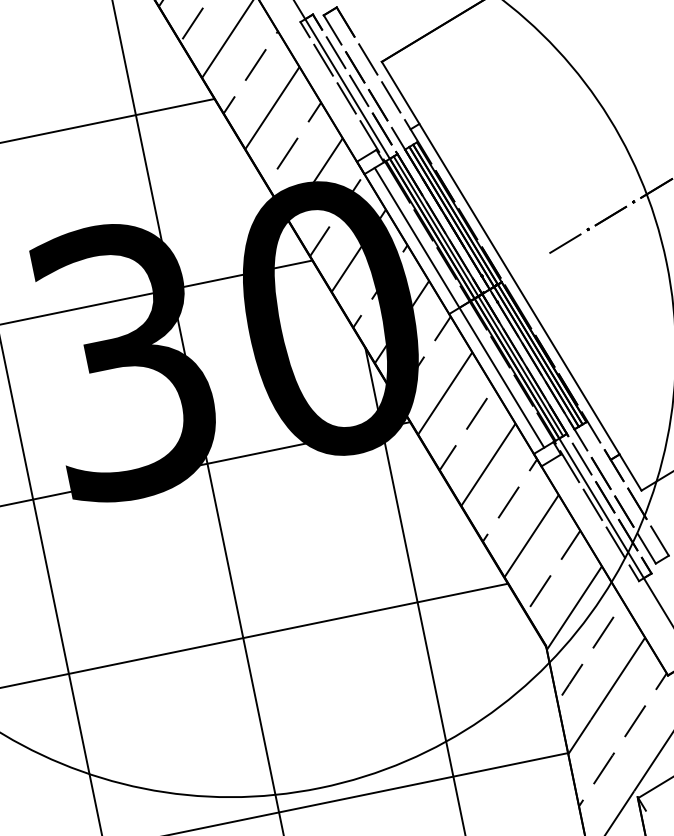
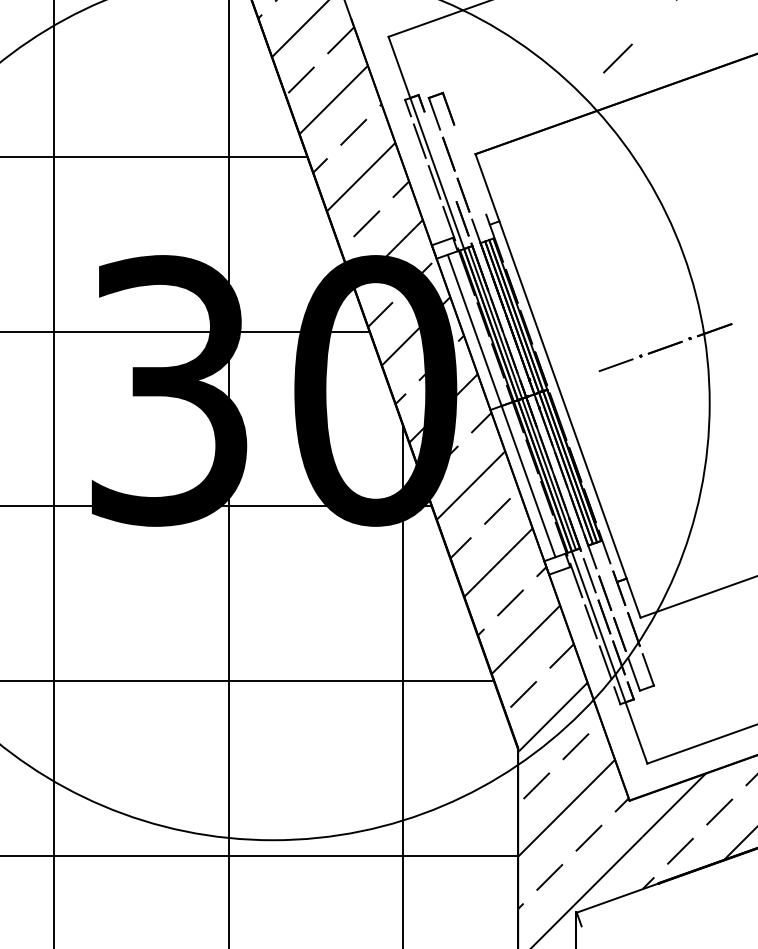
line: (336, 52) -> (433, 136), removed
line: (367, 58) -> (462, 148), removed
line: (358, 90) -> (447, 177), removed
line: (391, 96) -> (477, 189), removed

